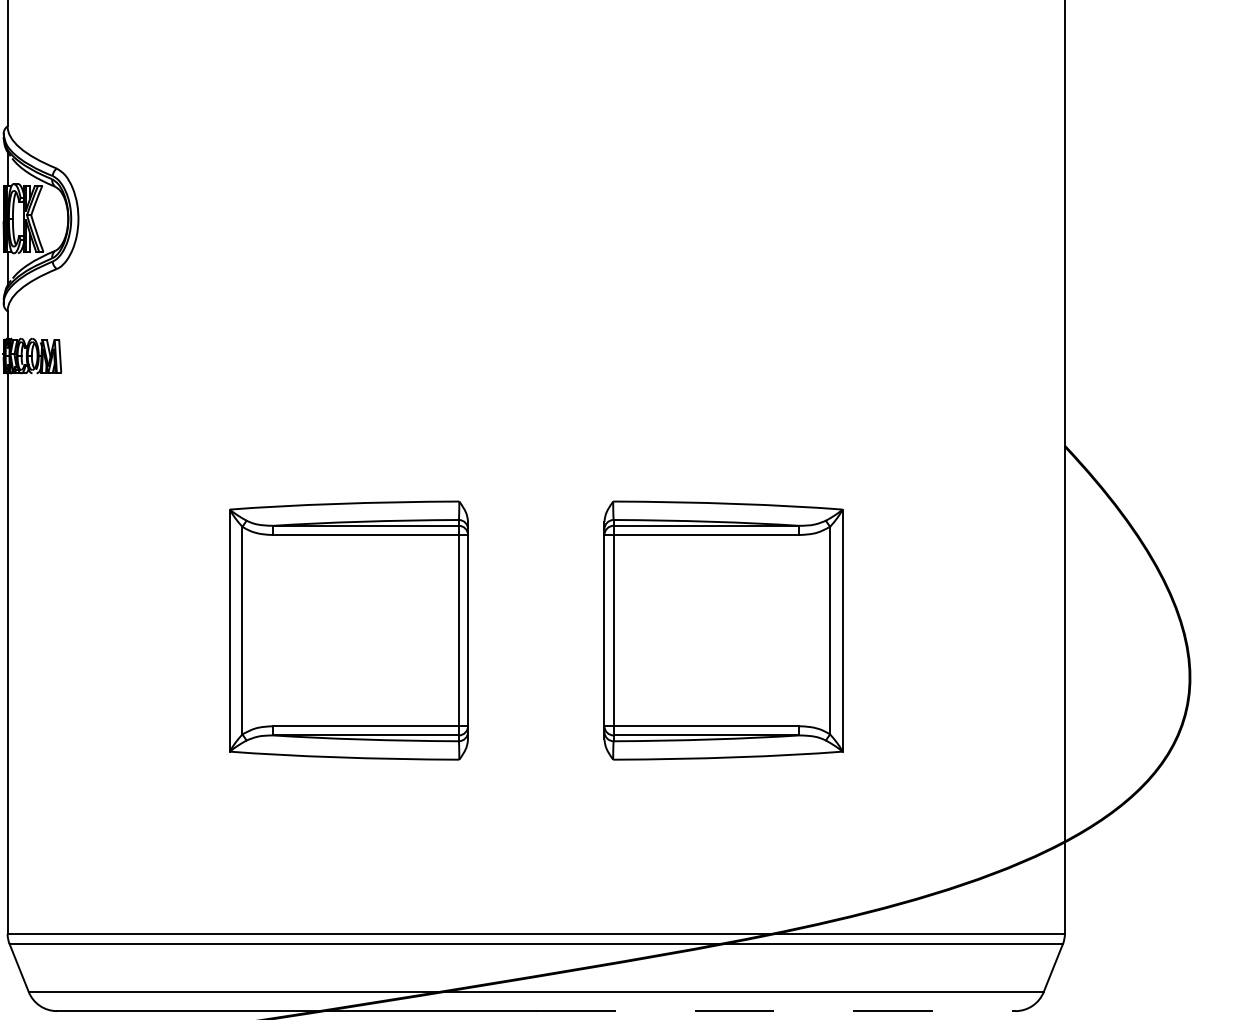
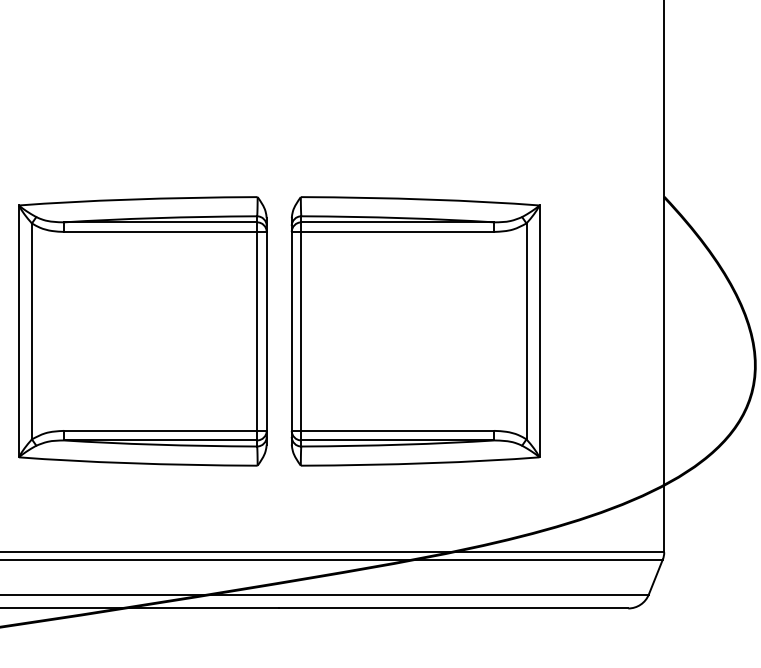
part: (348, 630) -> (142, 331), size x1.43
part: (723, 630) -> (415, 331), size x1.43
line: (775, 1011) -> (453, 608), dashed -> solid

